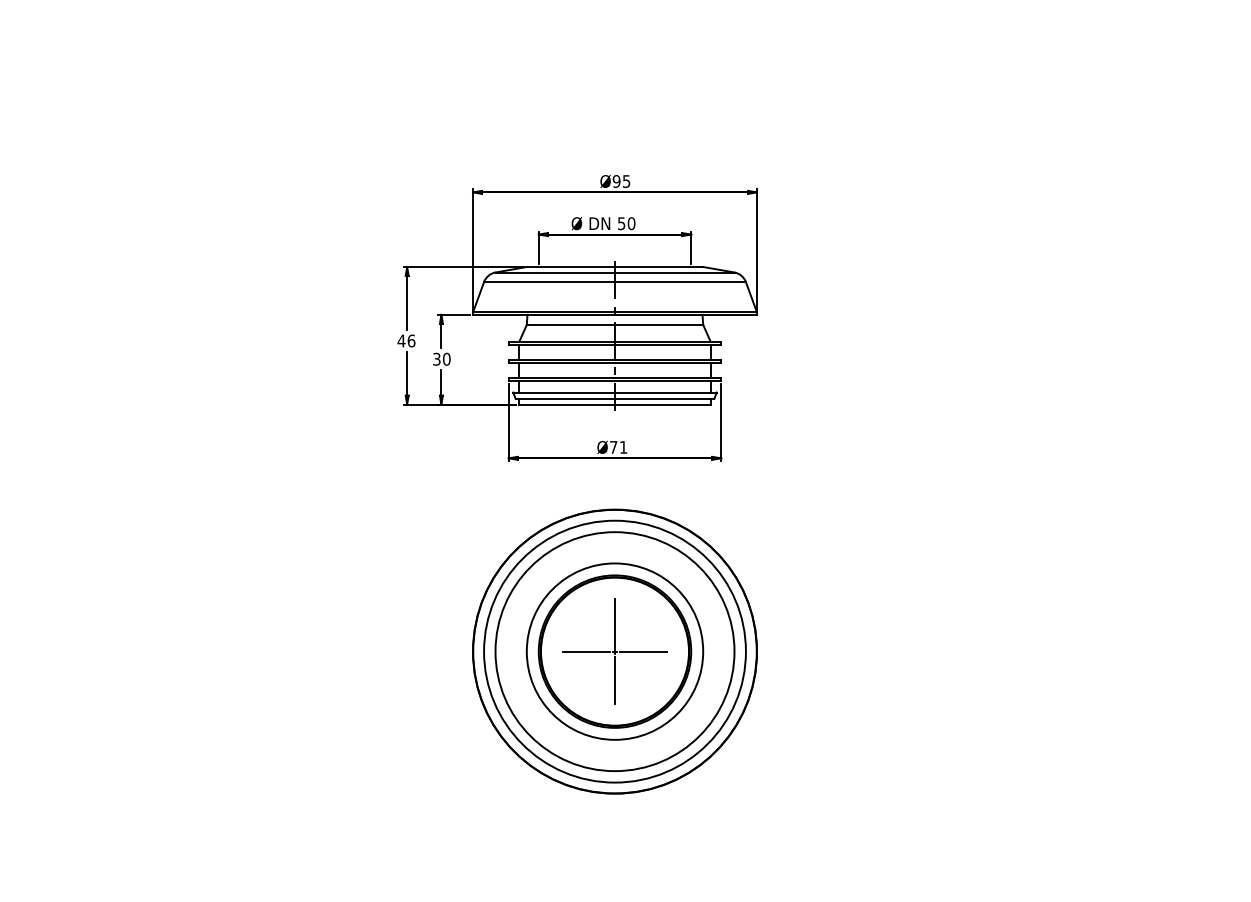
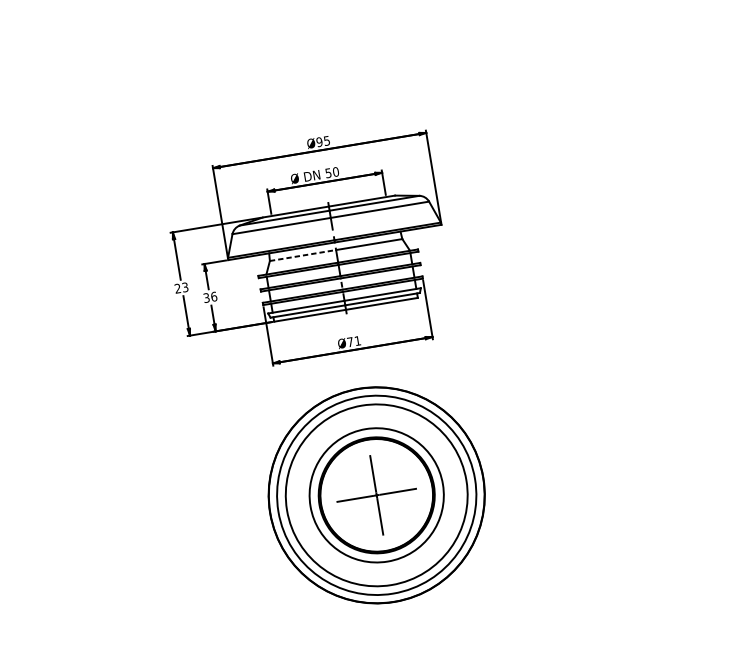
line: (571, 324) -> (303, 255), solid -> dashed
text: (406, 340) -> (181, 287), 46 -> 23
text: (446, 358) -> (213, 296), 30 -> 36

